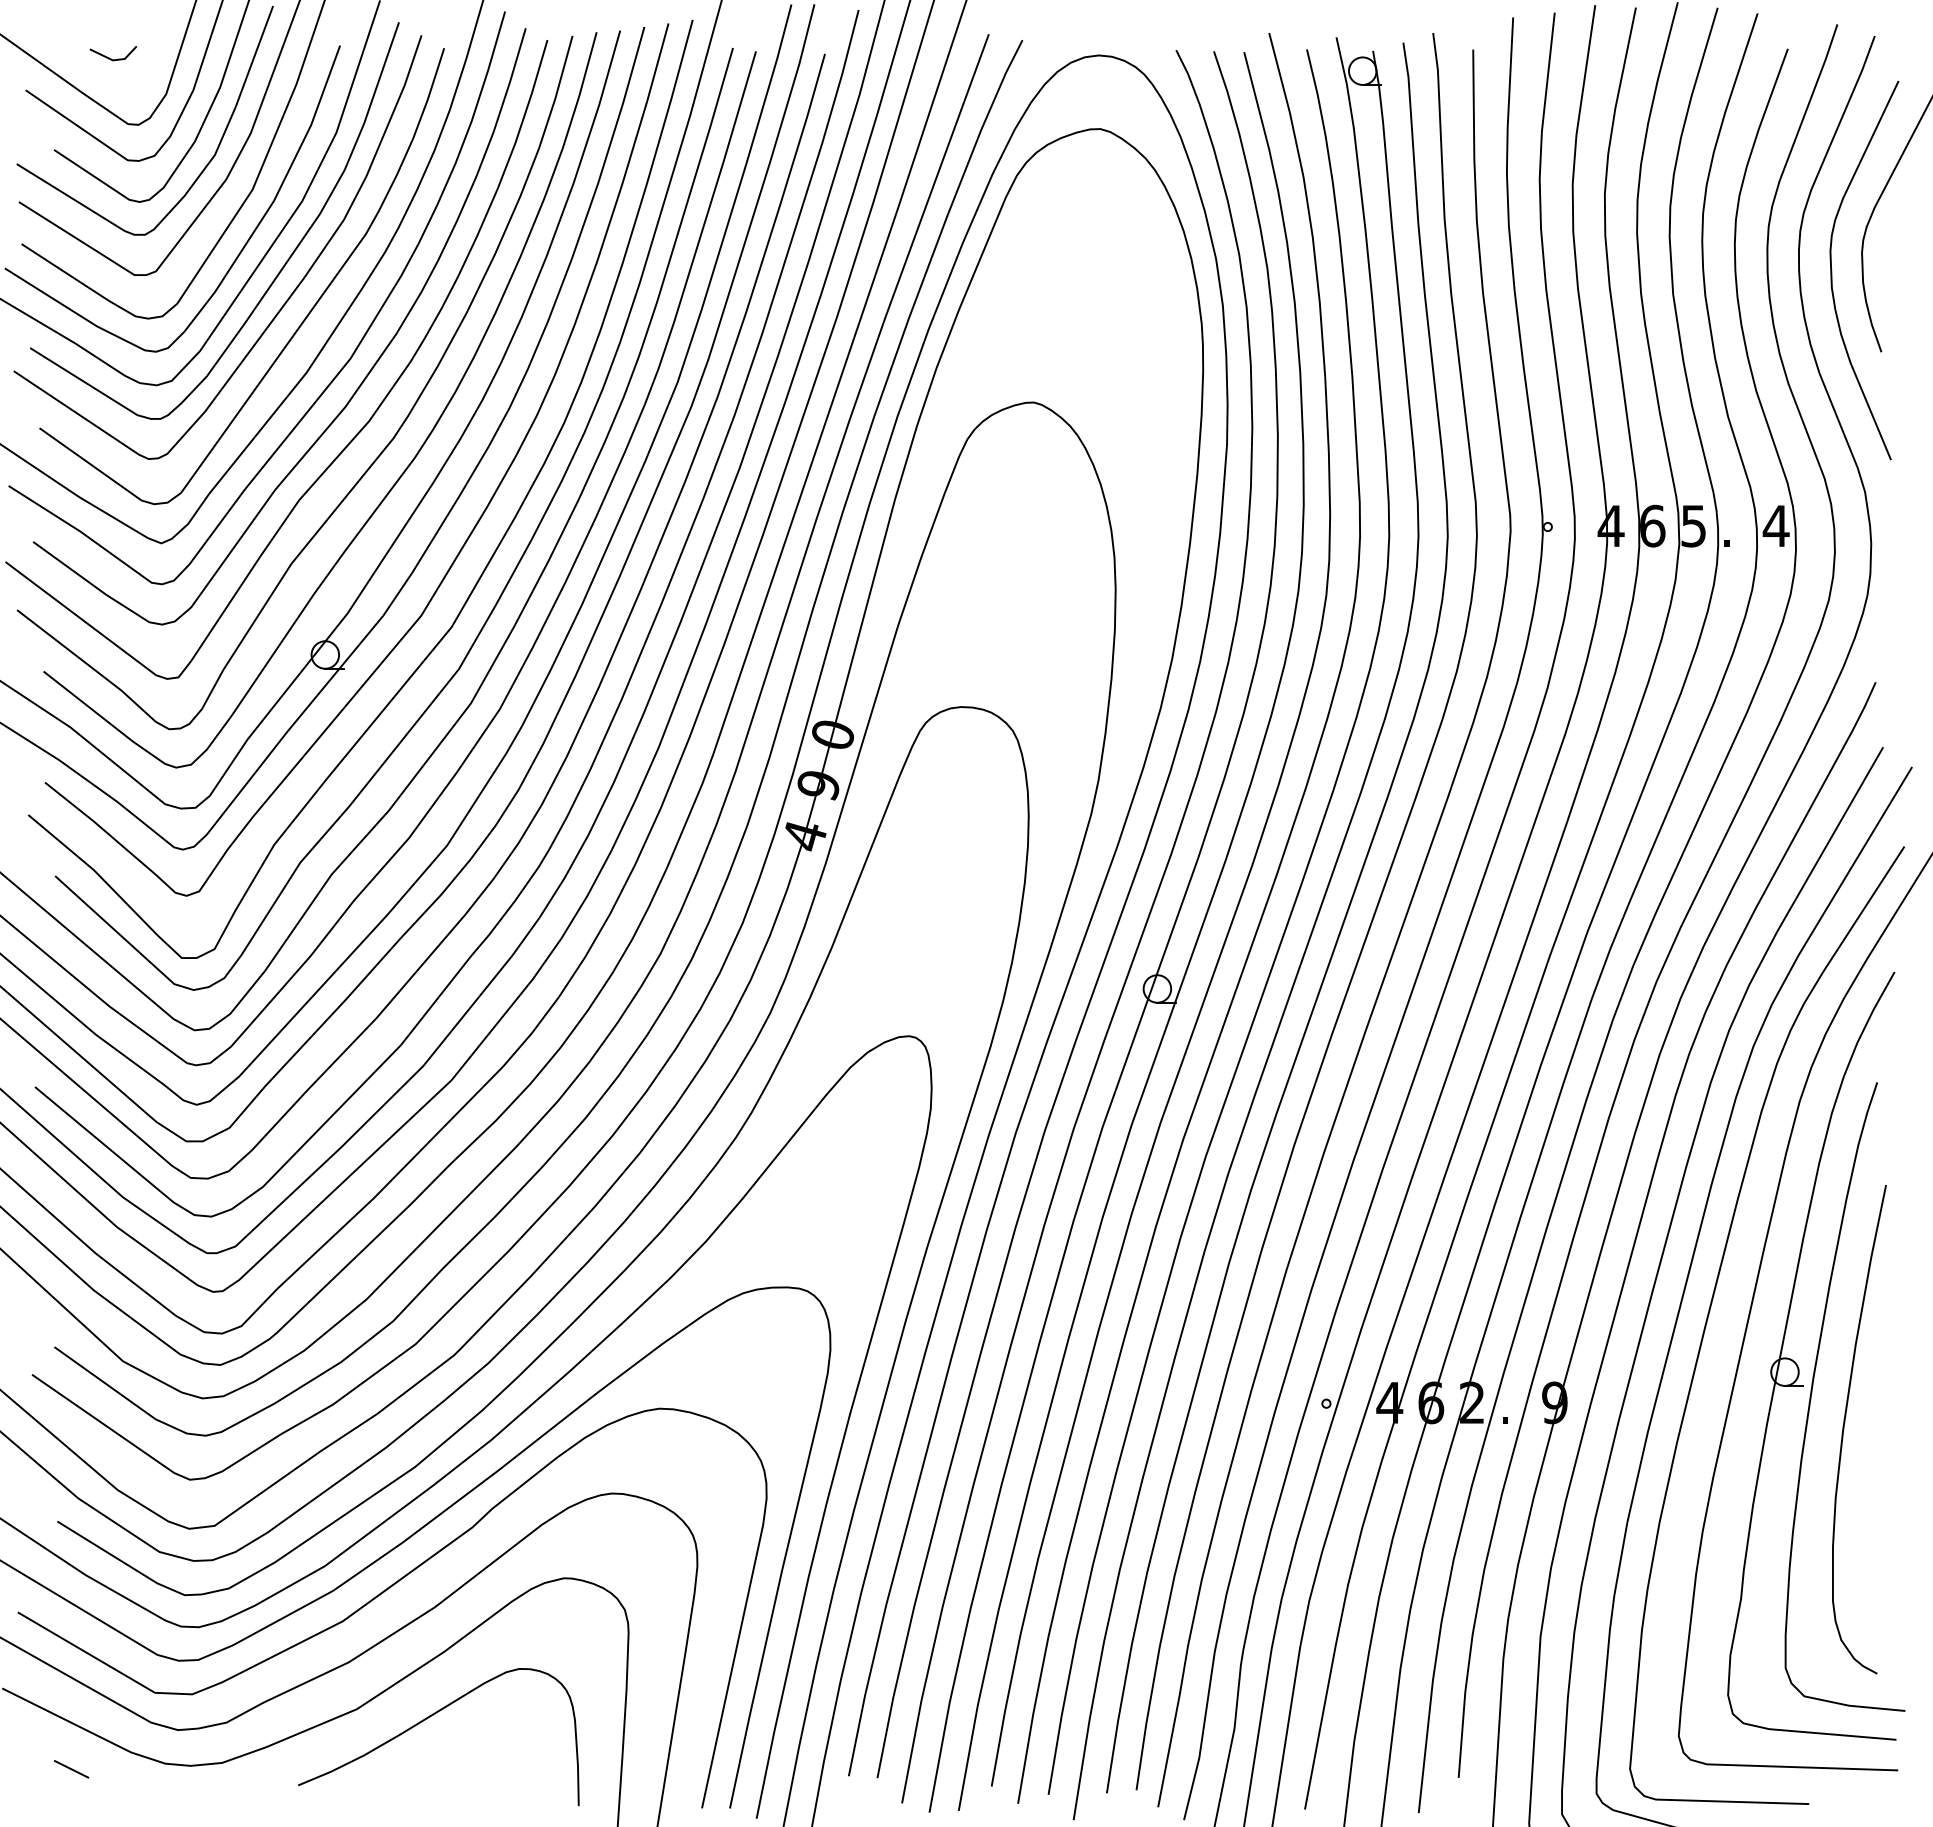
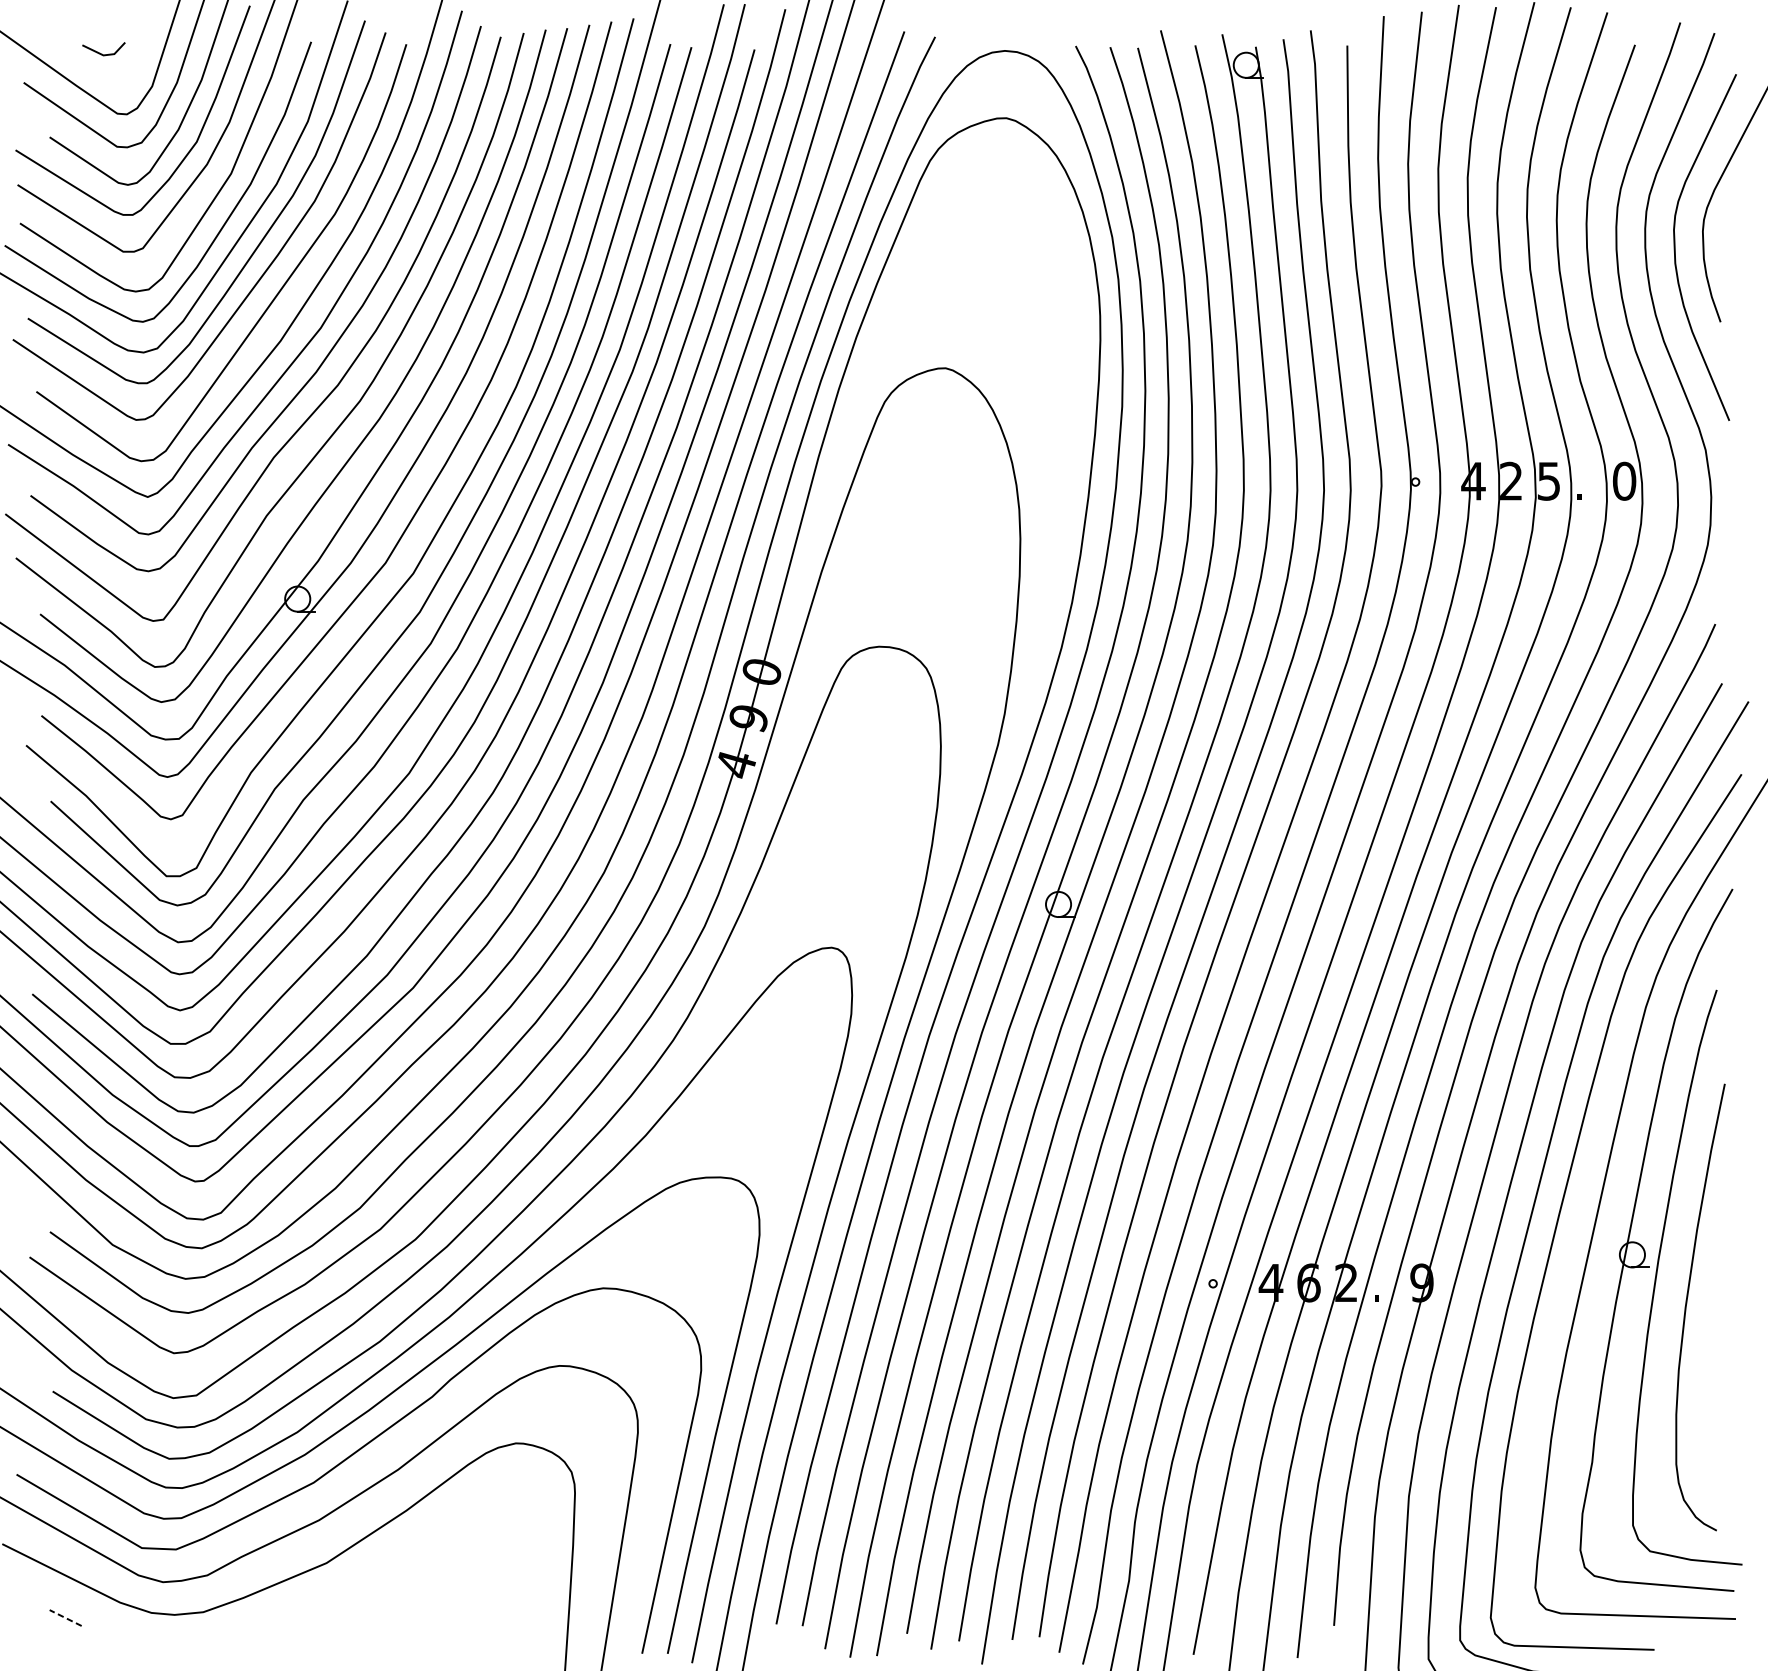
text: (1652, 525) -> (1511, 480), 6 -> 2
text: (1775, 525) -> (1623, 480), 4 -> 0
curve: (427, 1719) -> (391, 1572), removed
line: (71, 1769) -> (65, 1618), solid -> dashed

